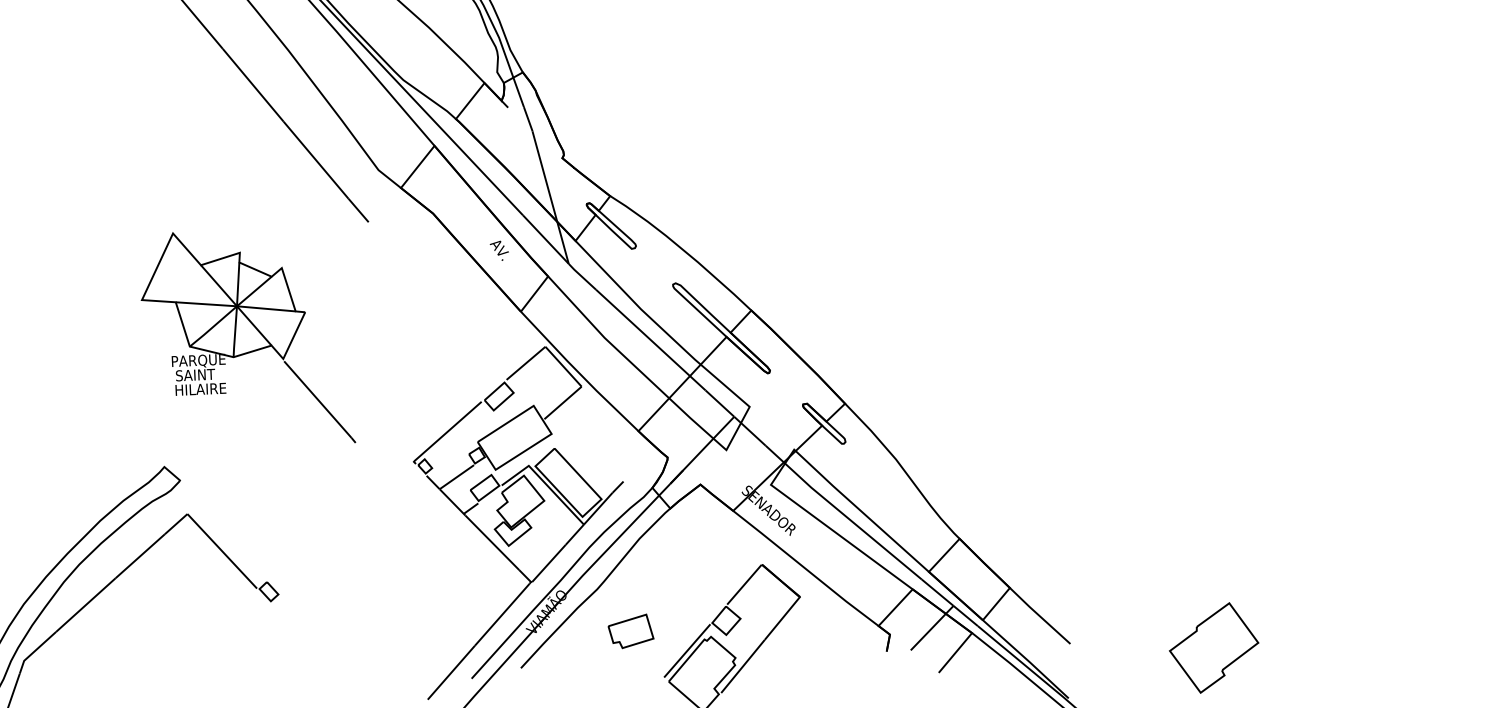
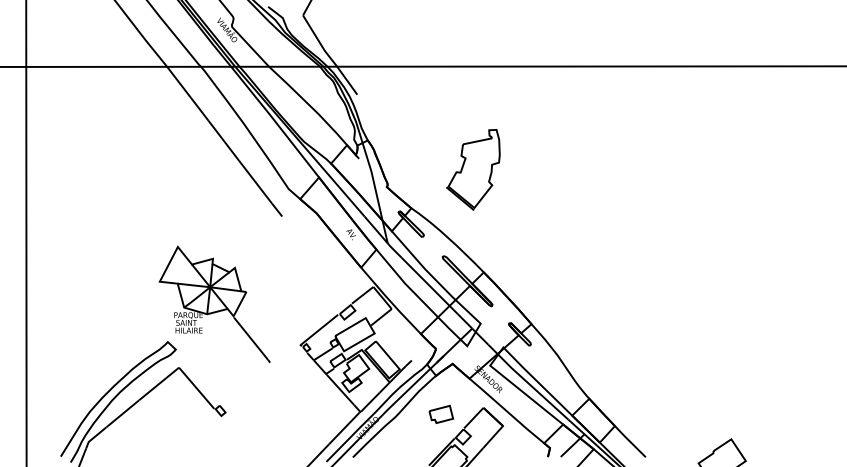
part: (723, 118) -> (473, 169), added
part: (246, 336) -> (214, 303), moved
part: (631, 629) -> (441, 413), moved

